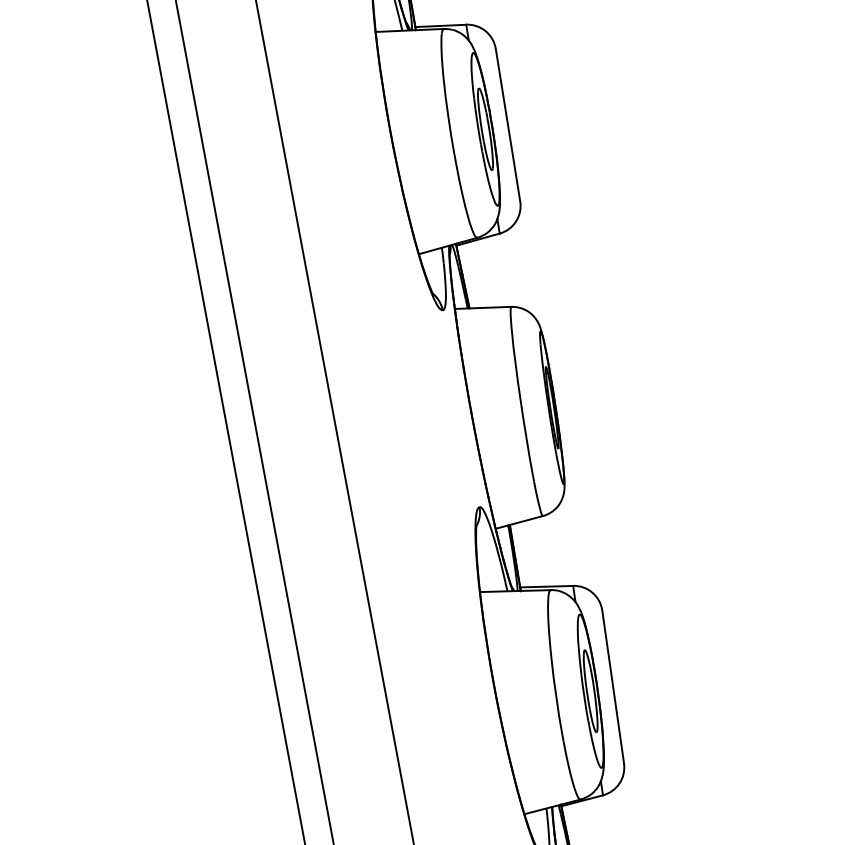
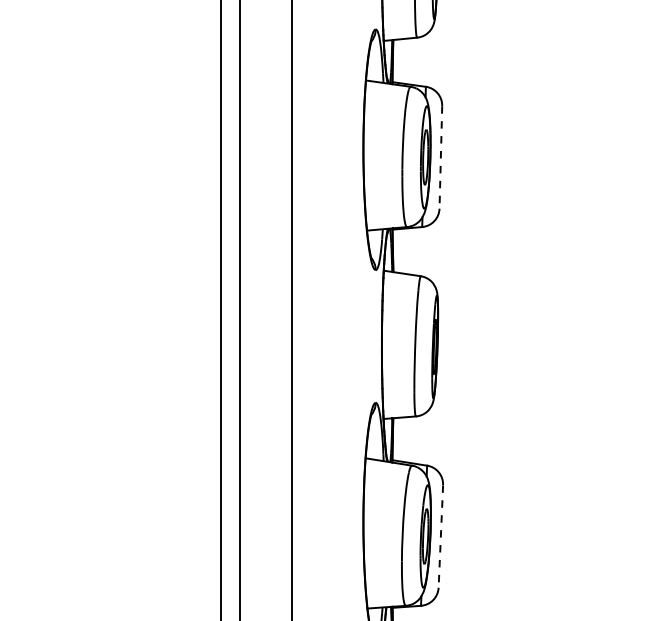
line: (507, 125) -> (440, 157), solid -> dashed
line: (612, 688) -> (440, 537), solid -> dashed

